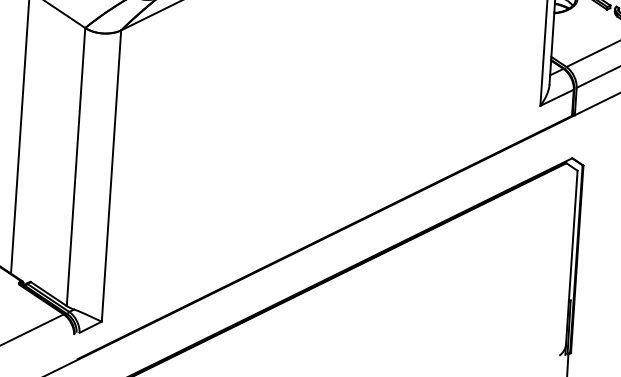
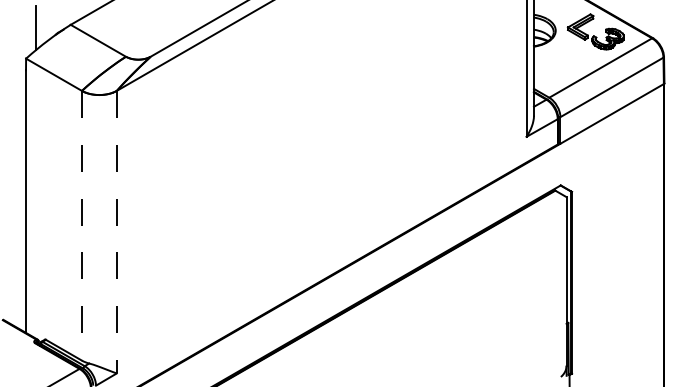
line: (75, 166) -> (81, 225), solid -> dashed
line: (111, 176) -> (116, 232), solid -> dashed

